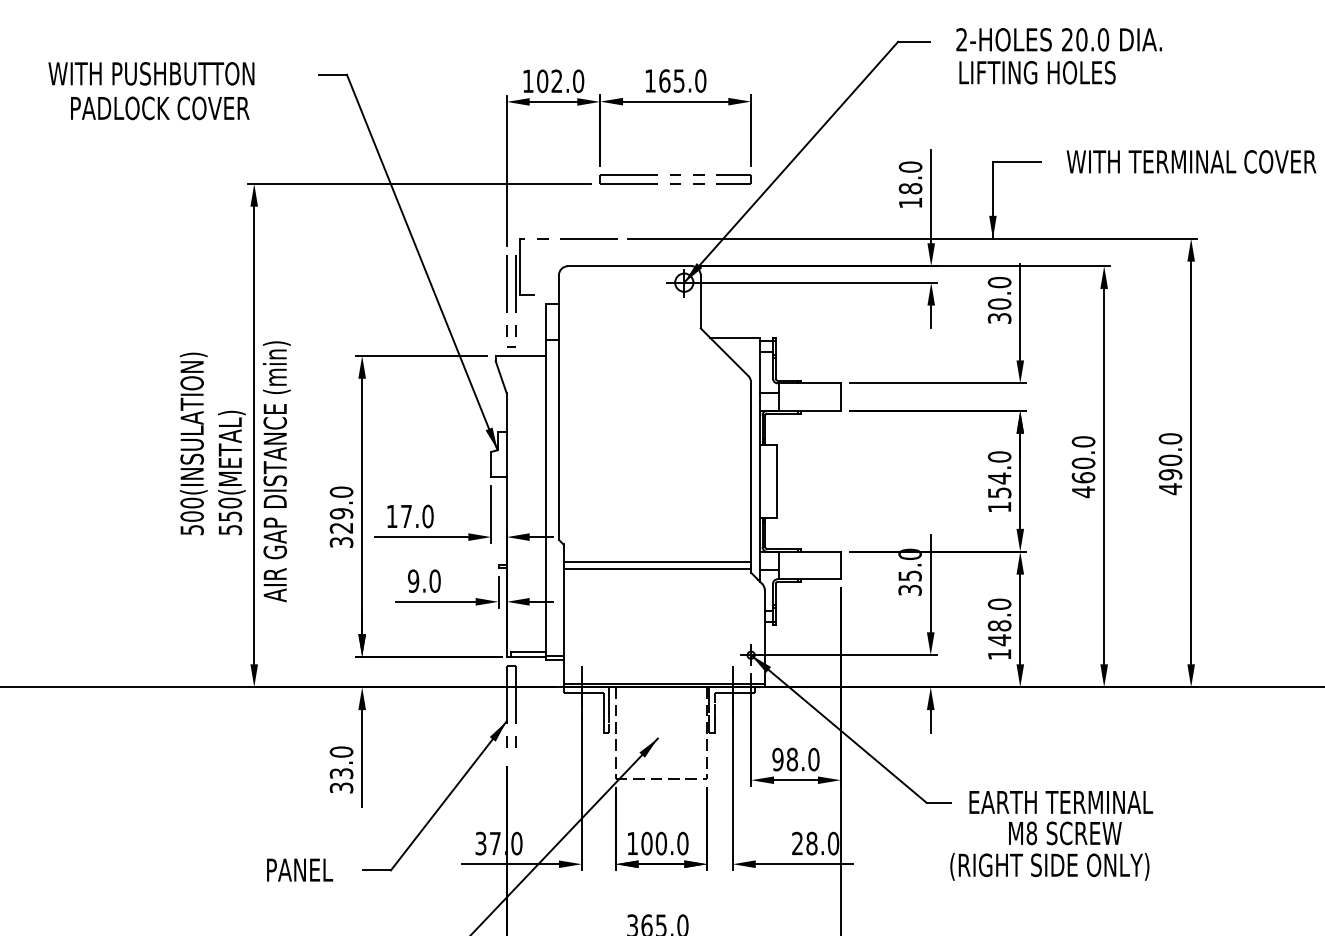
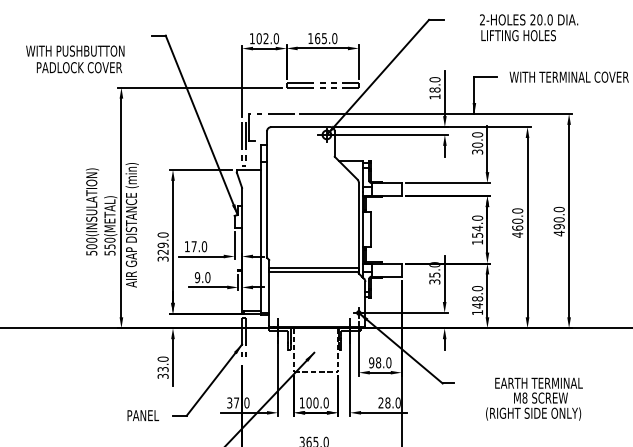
text: (1060, 55) -> (529, 27), moved
text: (151, 91) -> (75, 59), moved
text: (1051, 834) -> (534, 398), moved

